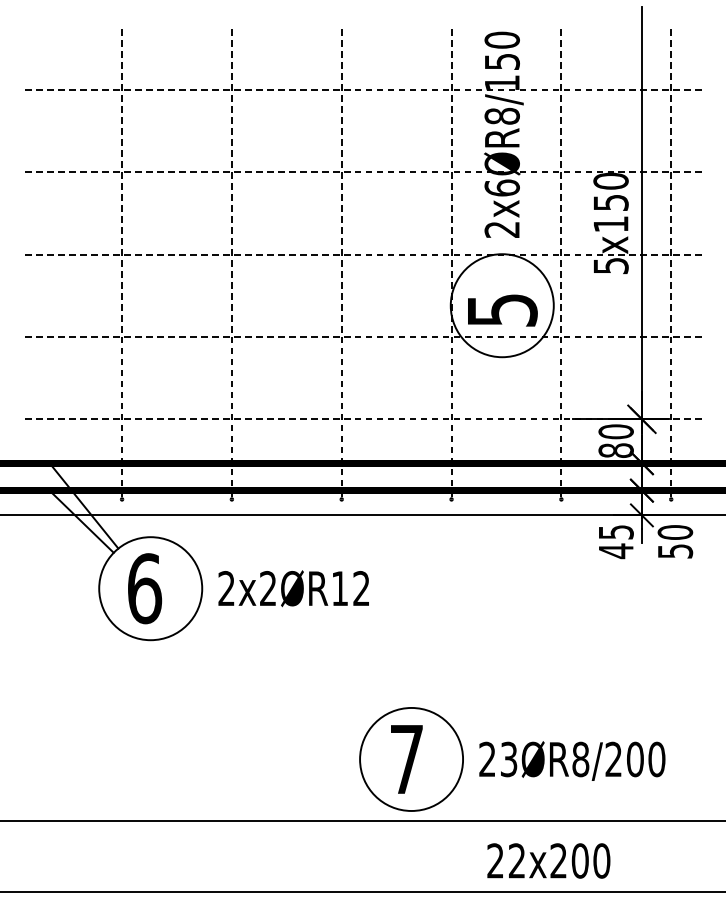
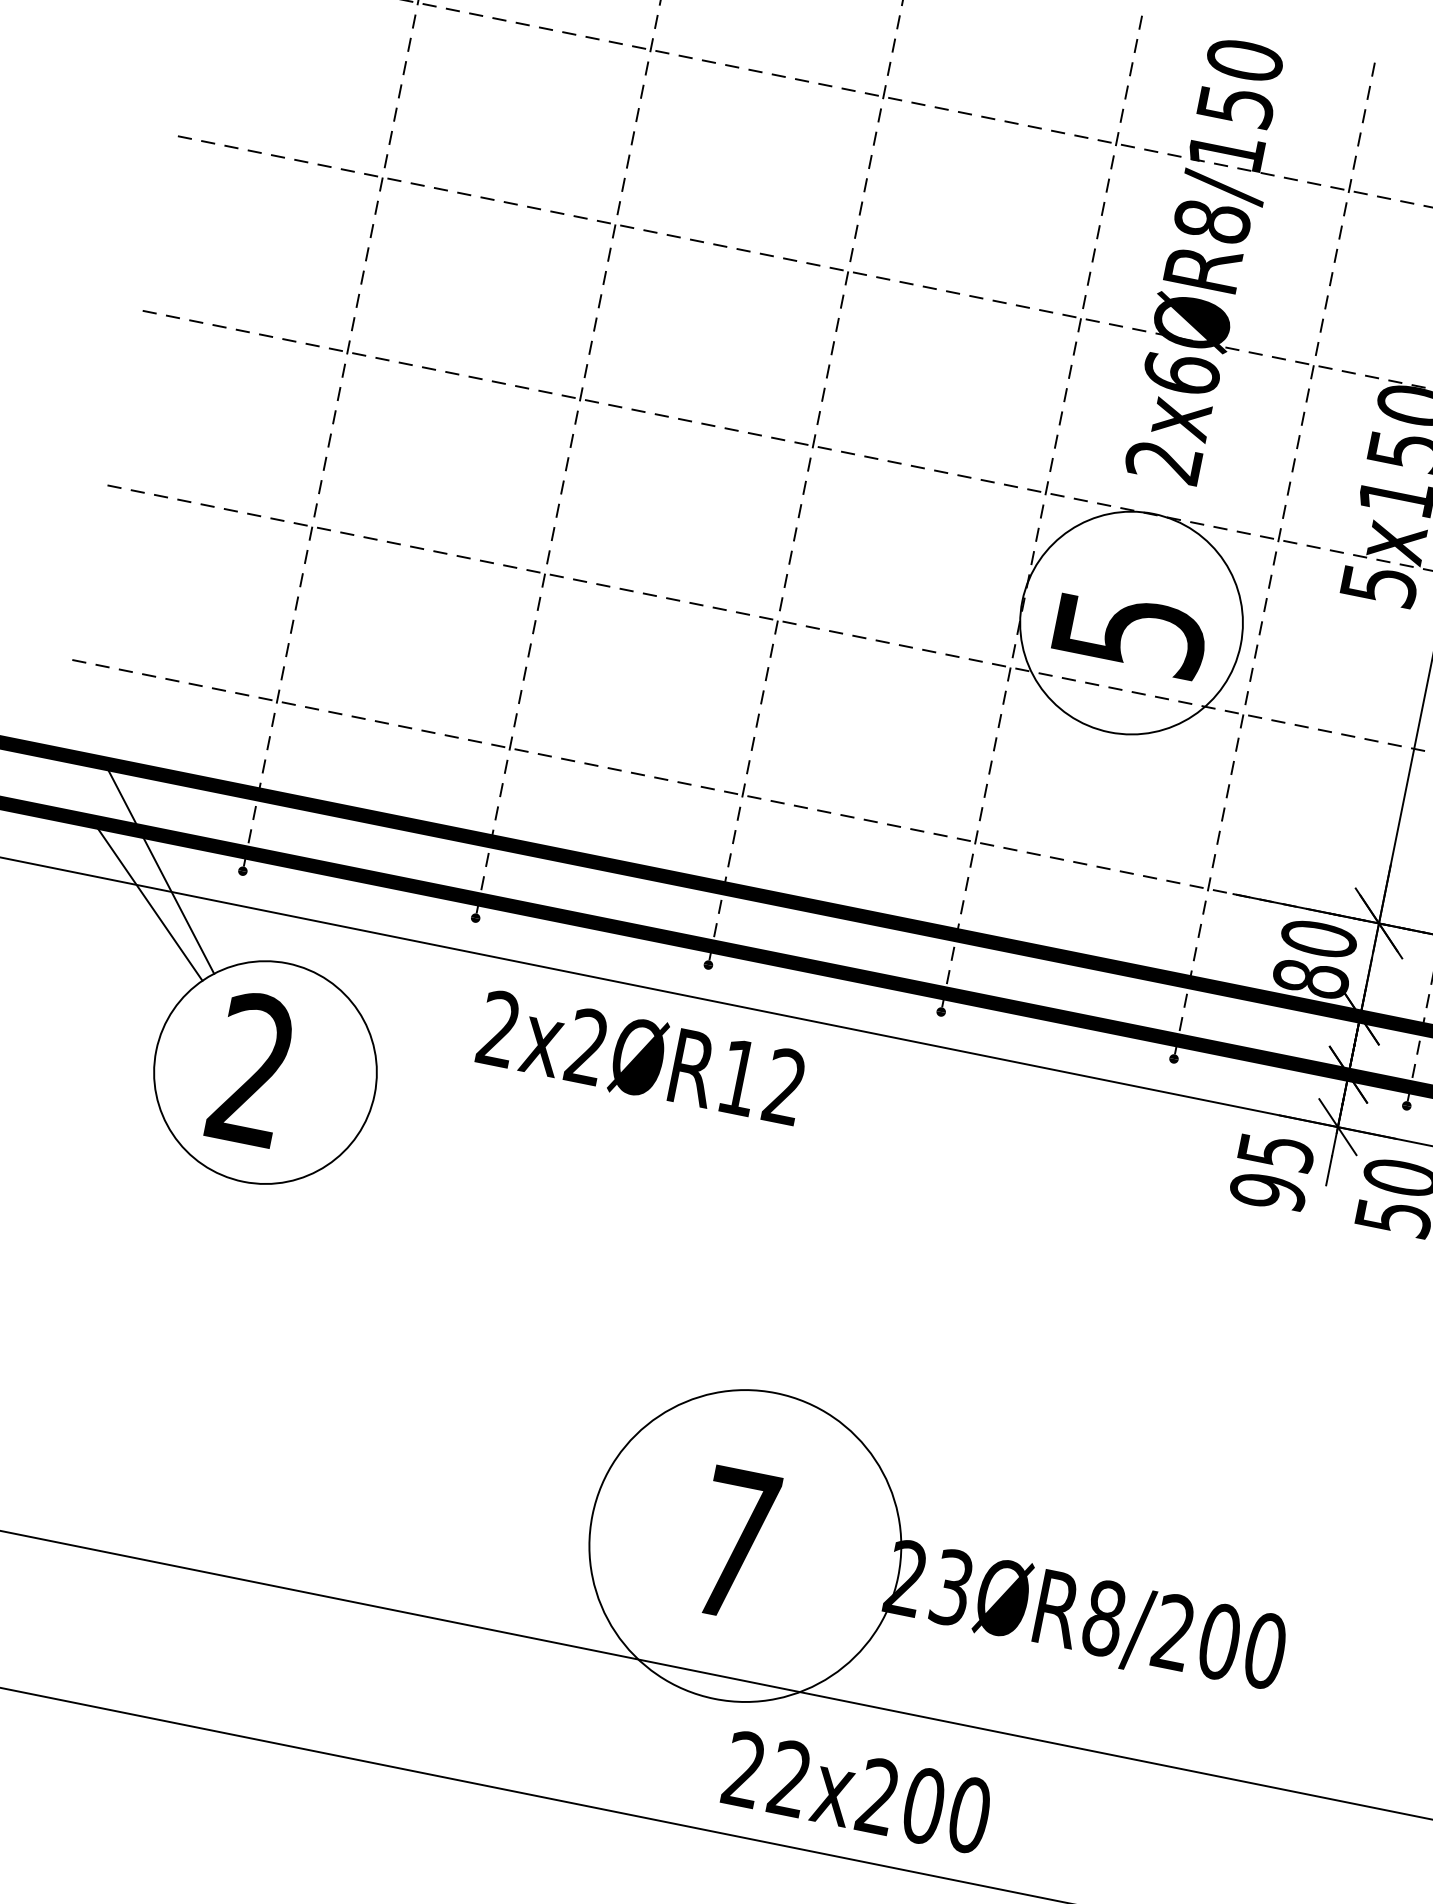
text: (615, 551) -> (1266, 1192), 45 -> 95
text: (145, 588) -> (254, 1069), 6 -> 2
text: (293, 588) -> (640, 1057), moved
circle: (411, 758) -> (745, 1543), size x1.4
text: (548, 860) -> (856, 1791), moved

